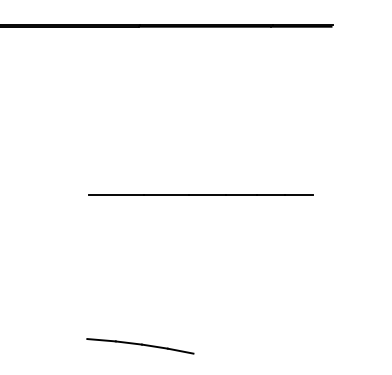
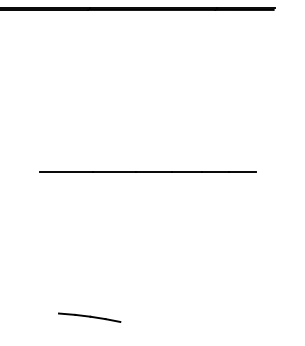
part: (140, 346) -> (89, 317), size x0.6

